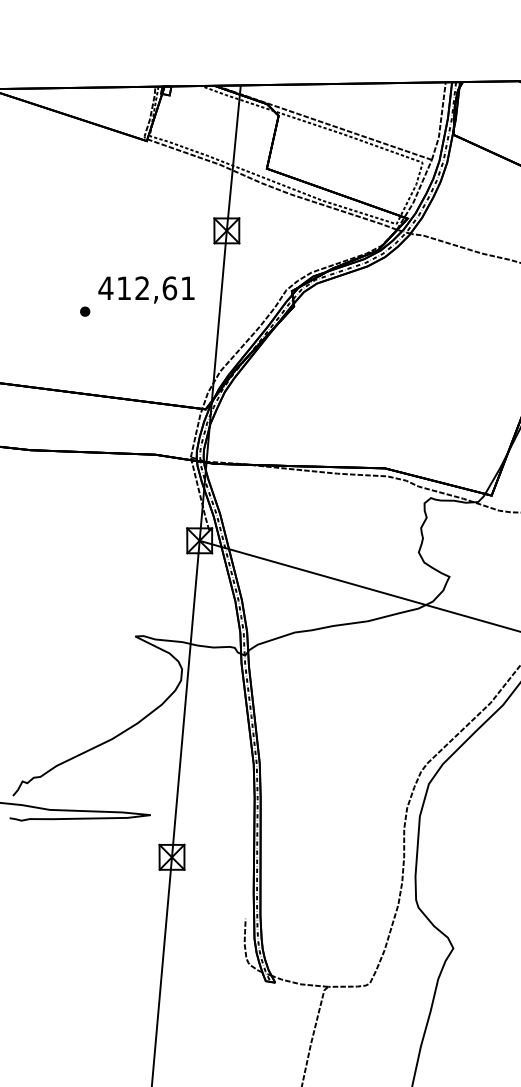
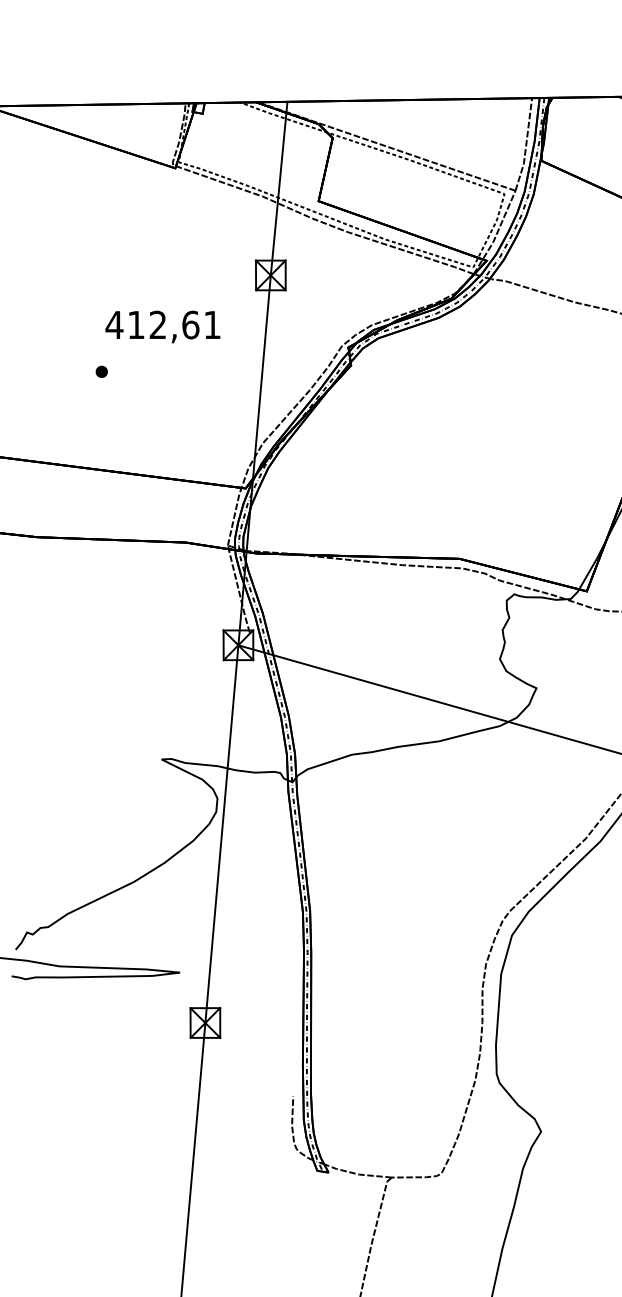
text: (146, 289) -> (162, 326), moved

